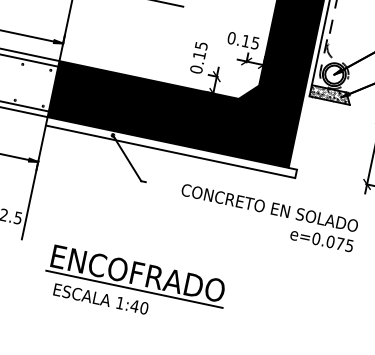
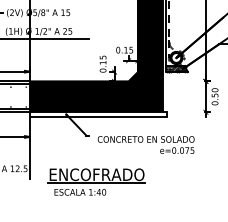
text: (266, 216) -> (145, 144), moved
part: (134, 285) -> (96, 181), moved

